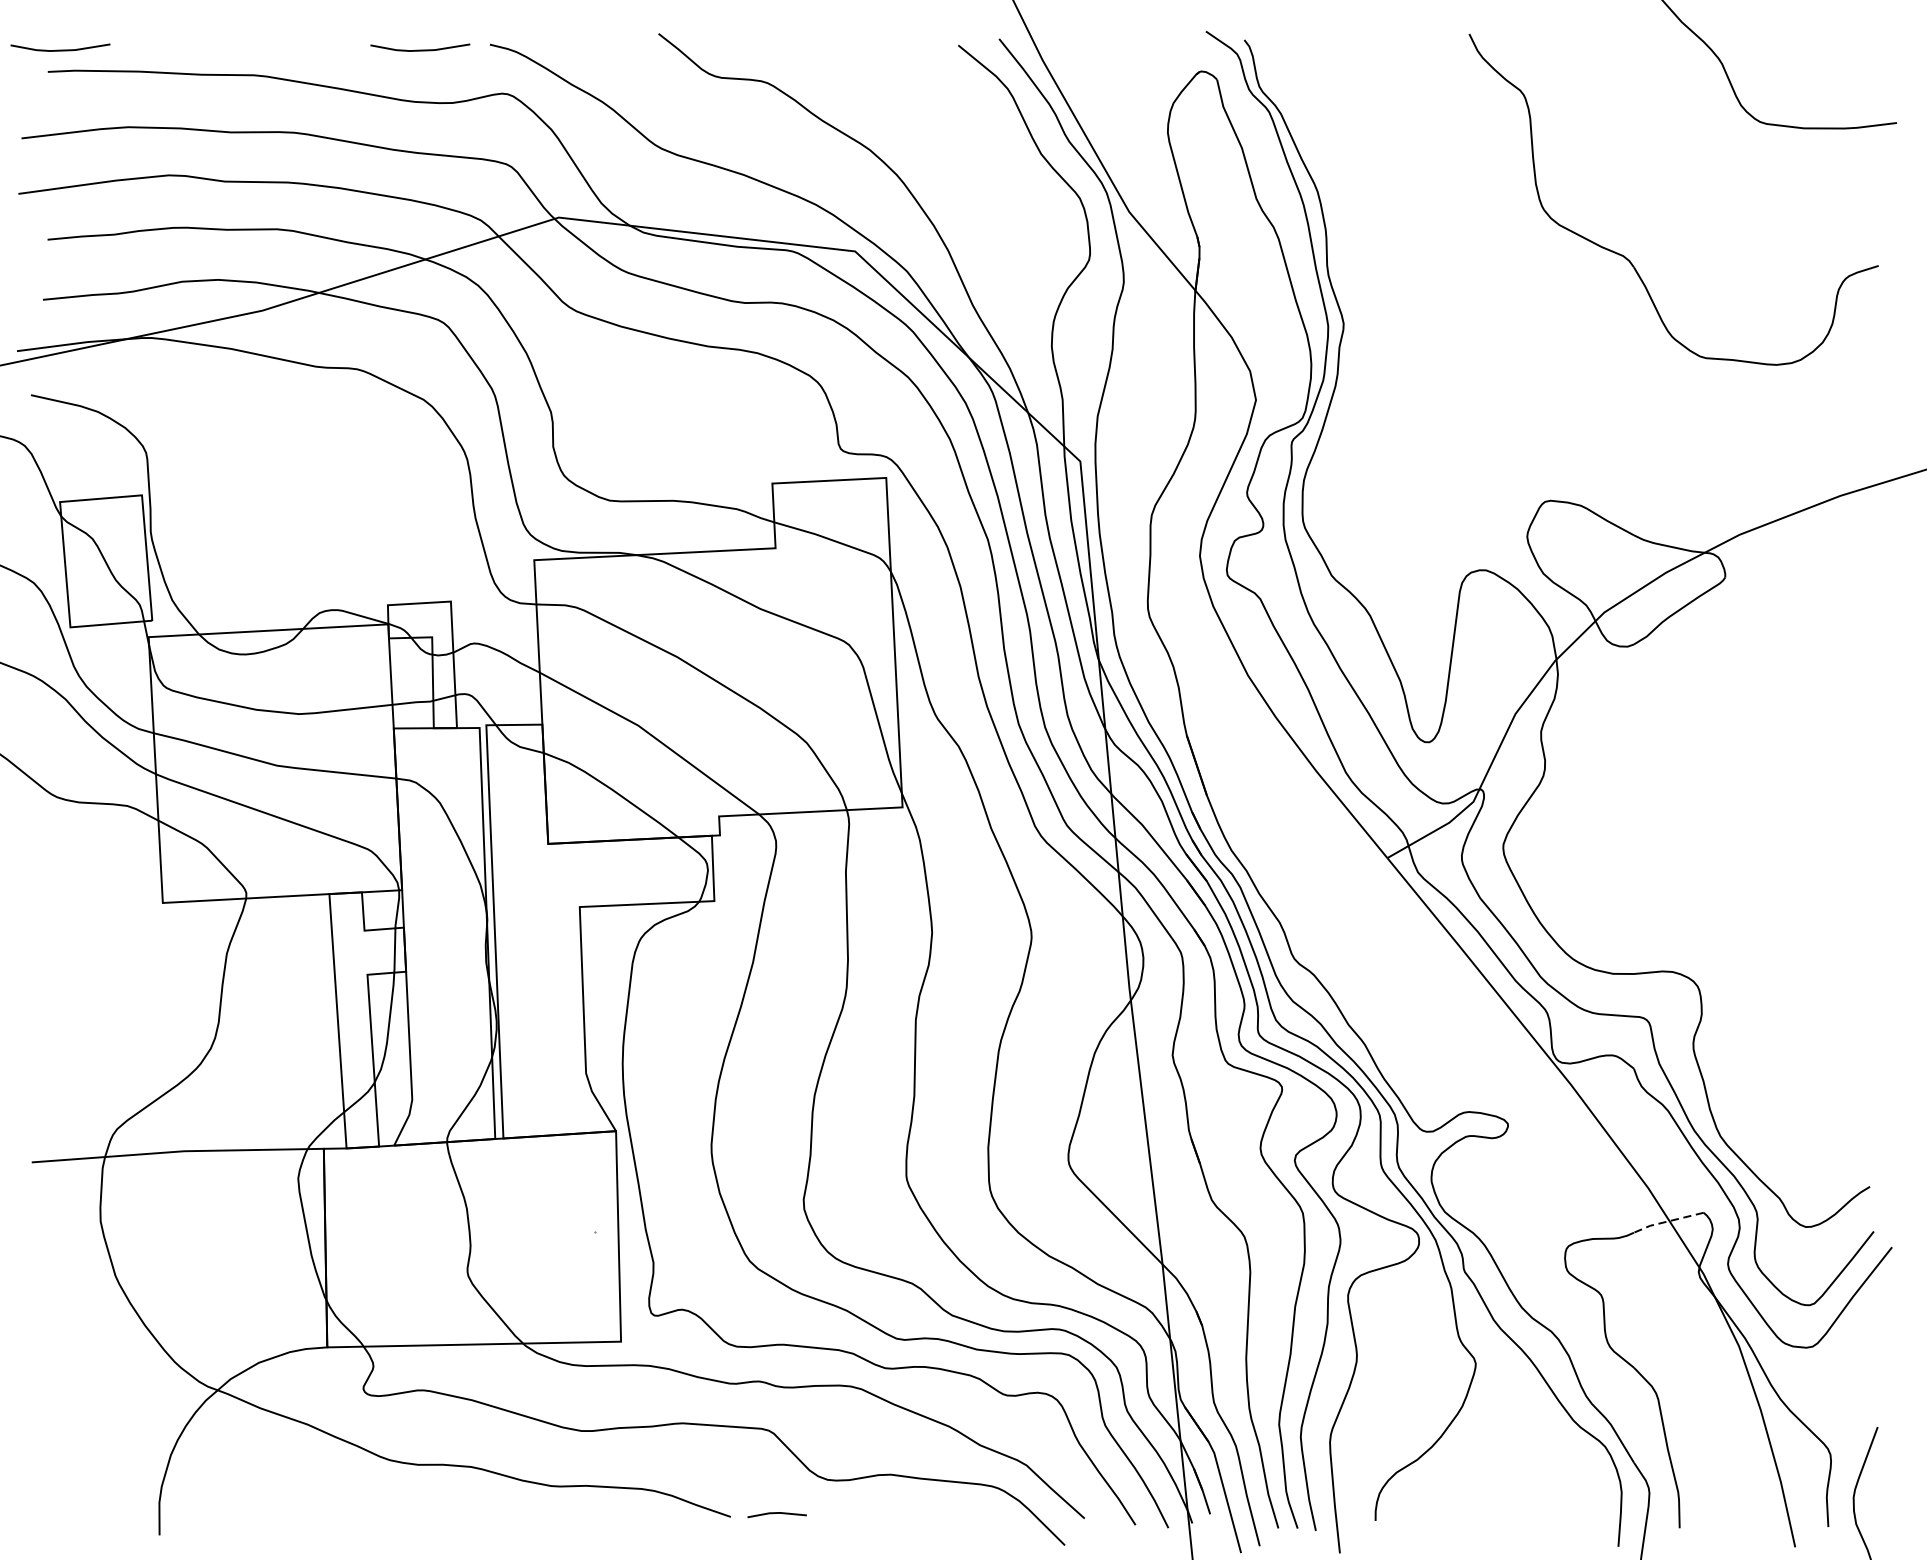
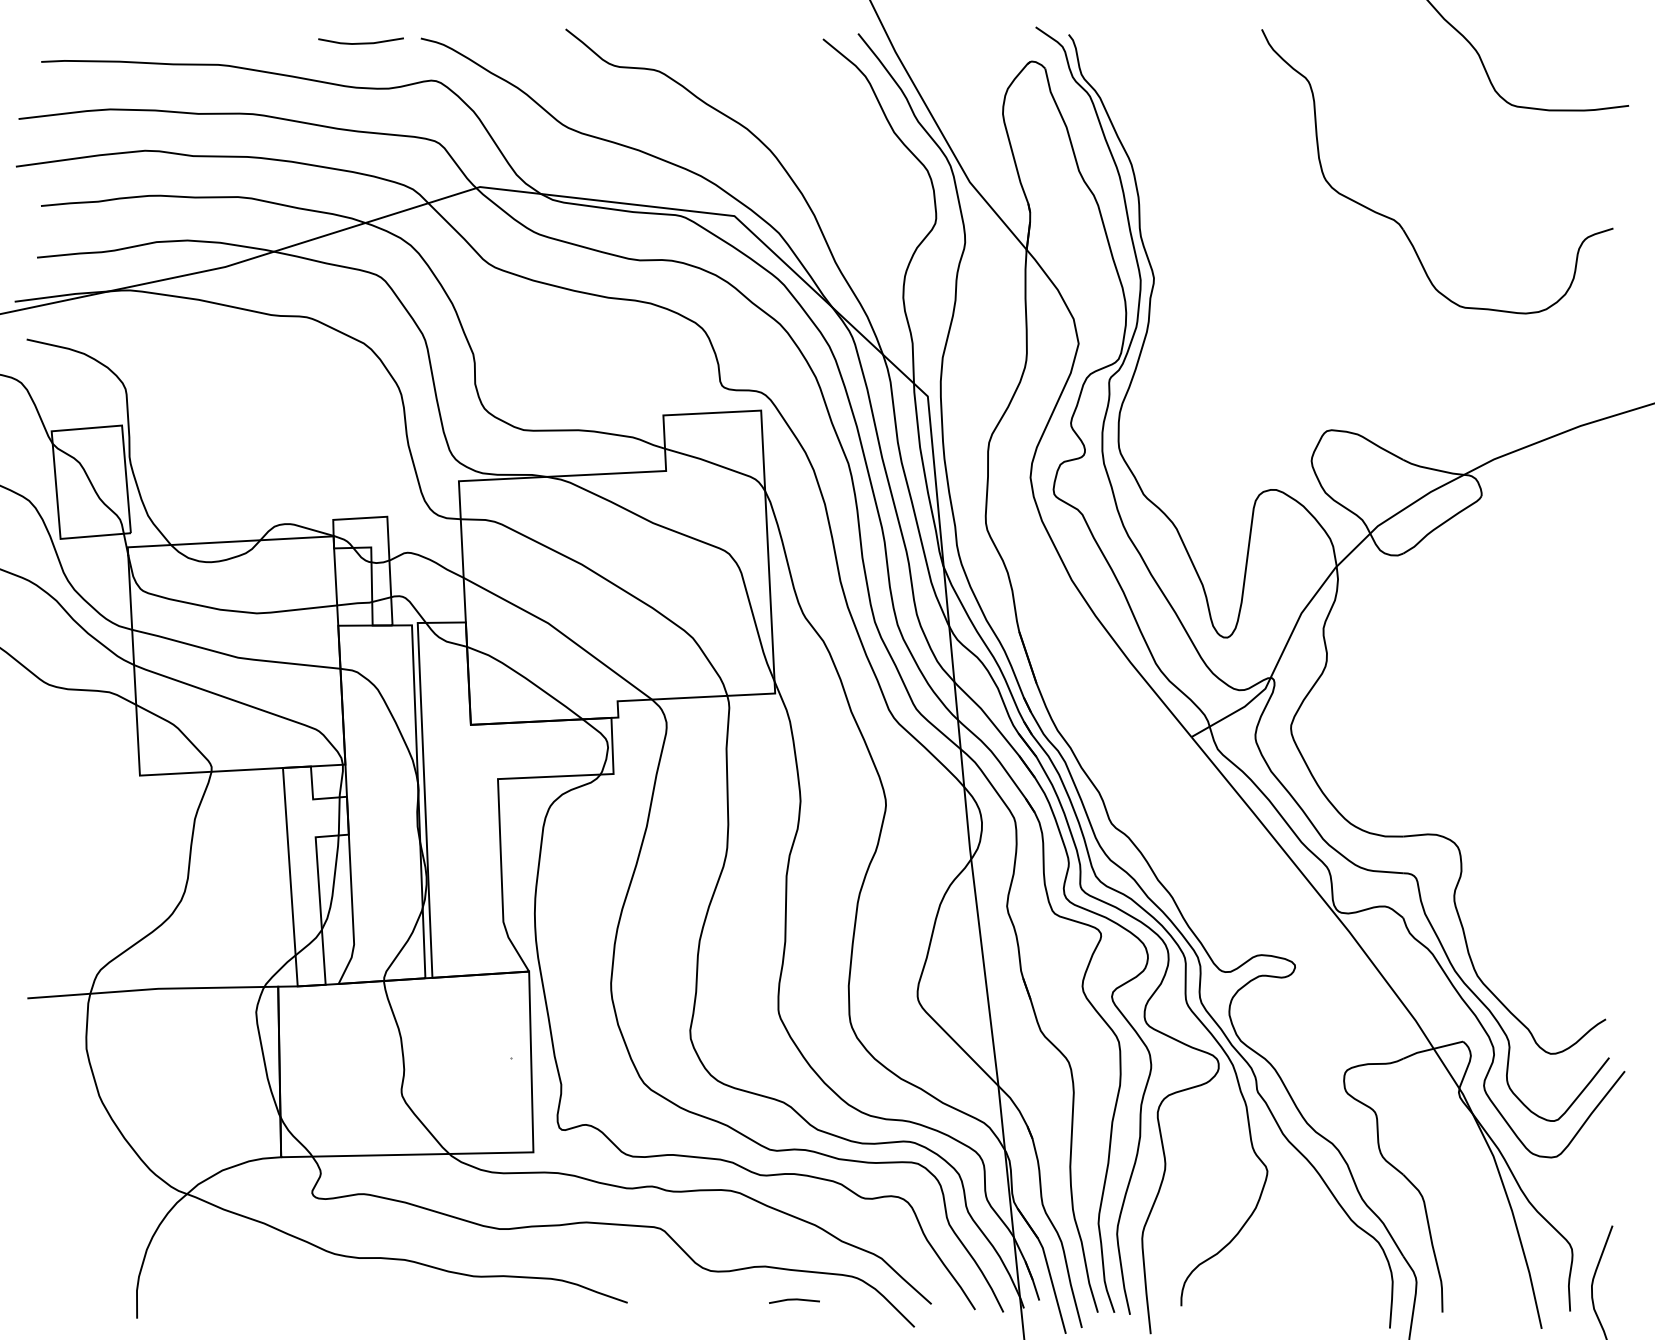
line: (59, 49) -> (51, 42), removed
line: (1666, 1221) -> (1431, 1049), dashed -> solid
line: (777, 1514) -> (794, 1300), moved

